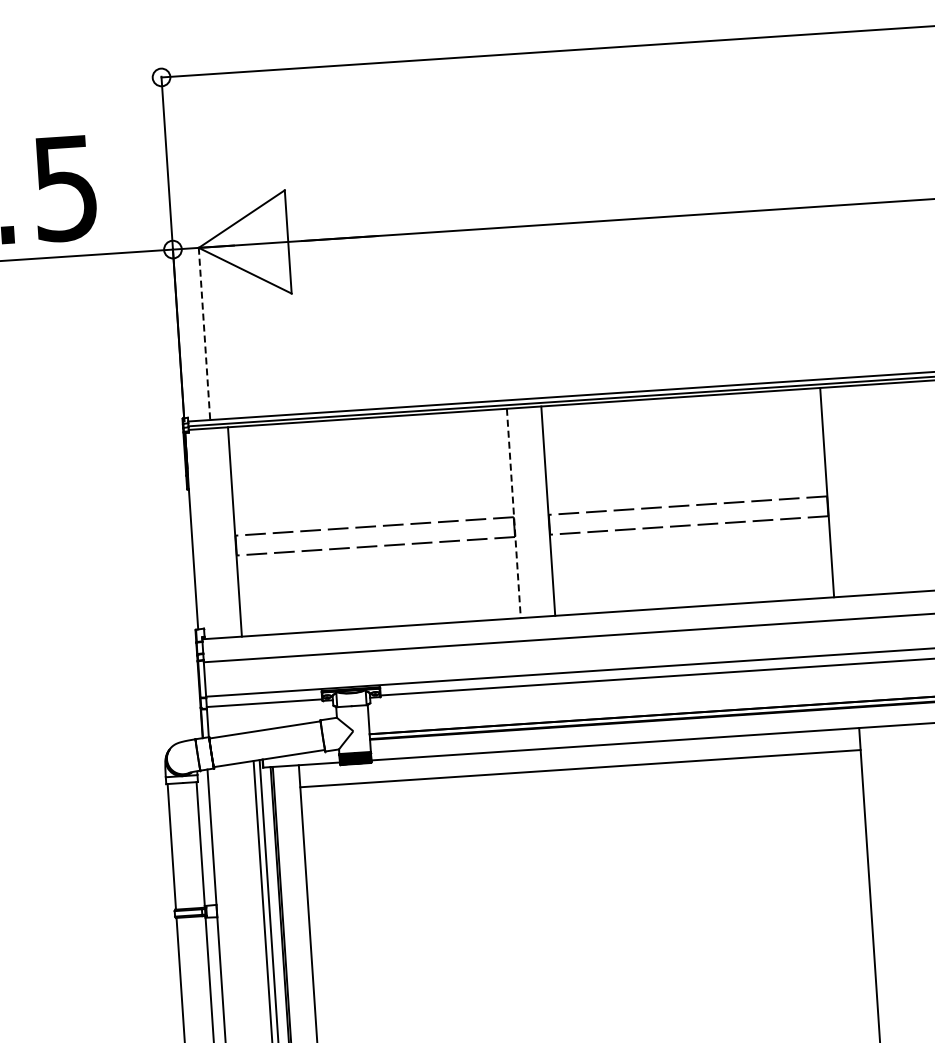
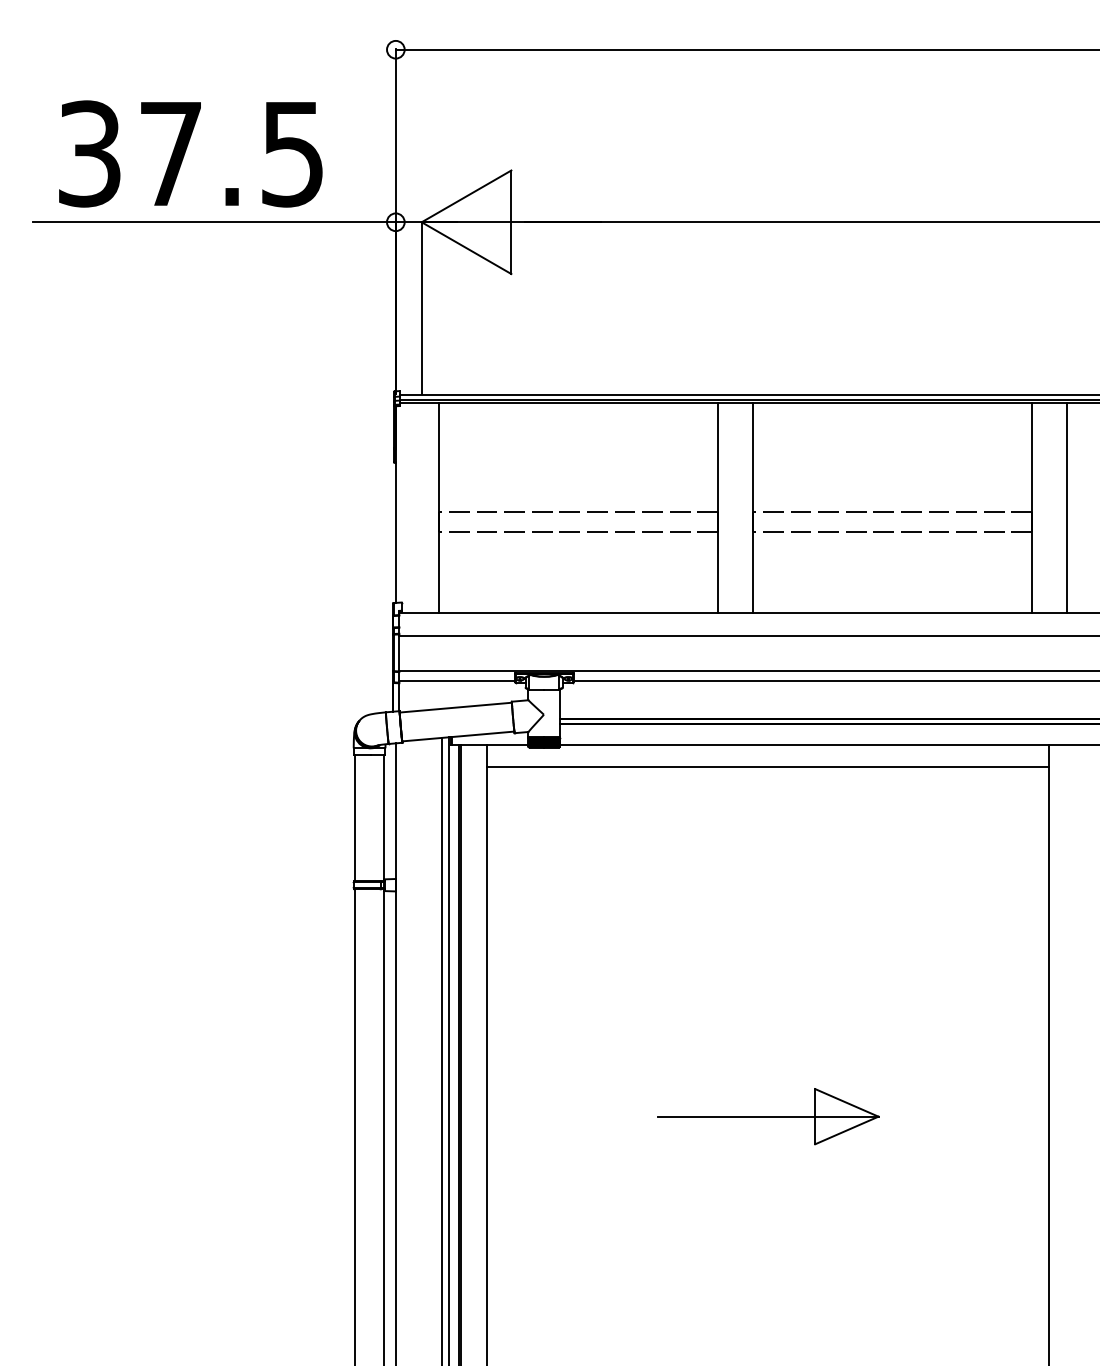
line: (204, 332) -> (421, 307), dashed -> solid
line: (861, 490) -> (1066, 508), added
line: (513, 513) -> (718, 508), dashed -> solid

